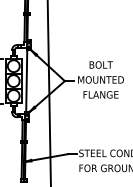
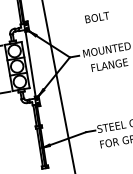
text: (100, 64) -> (96, 17), moved

